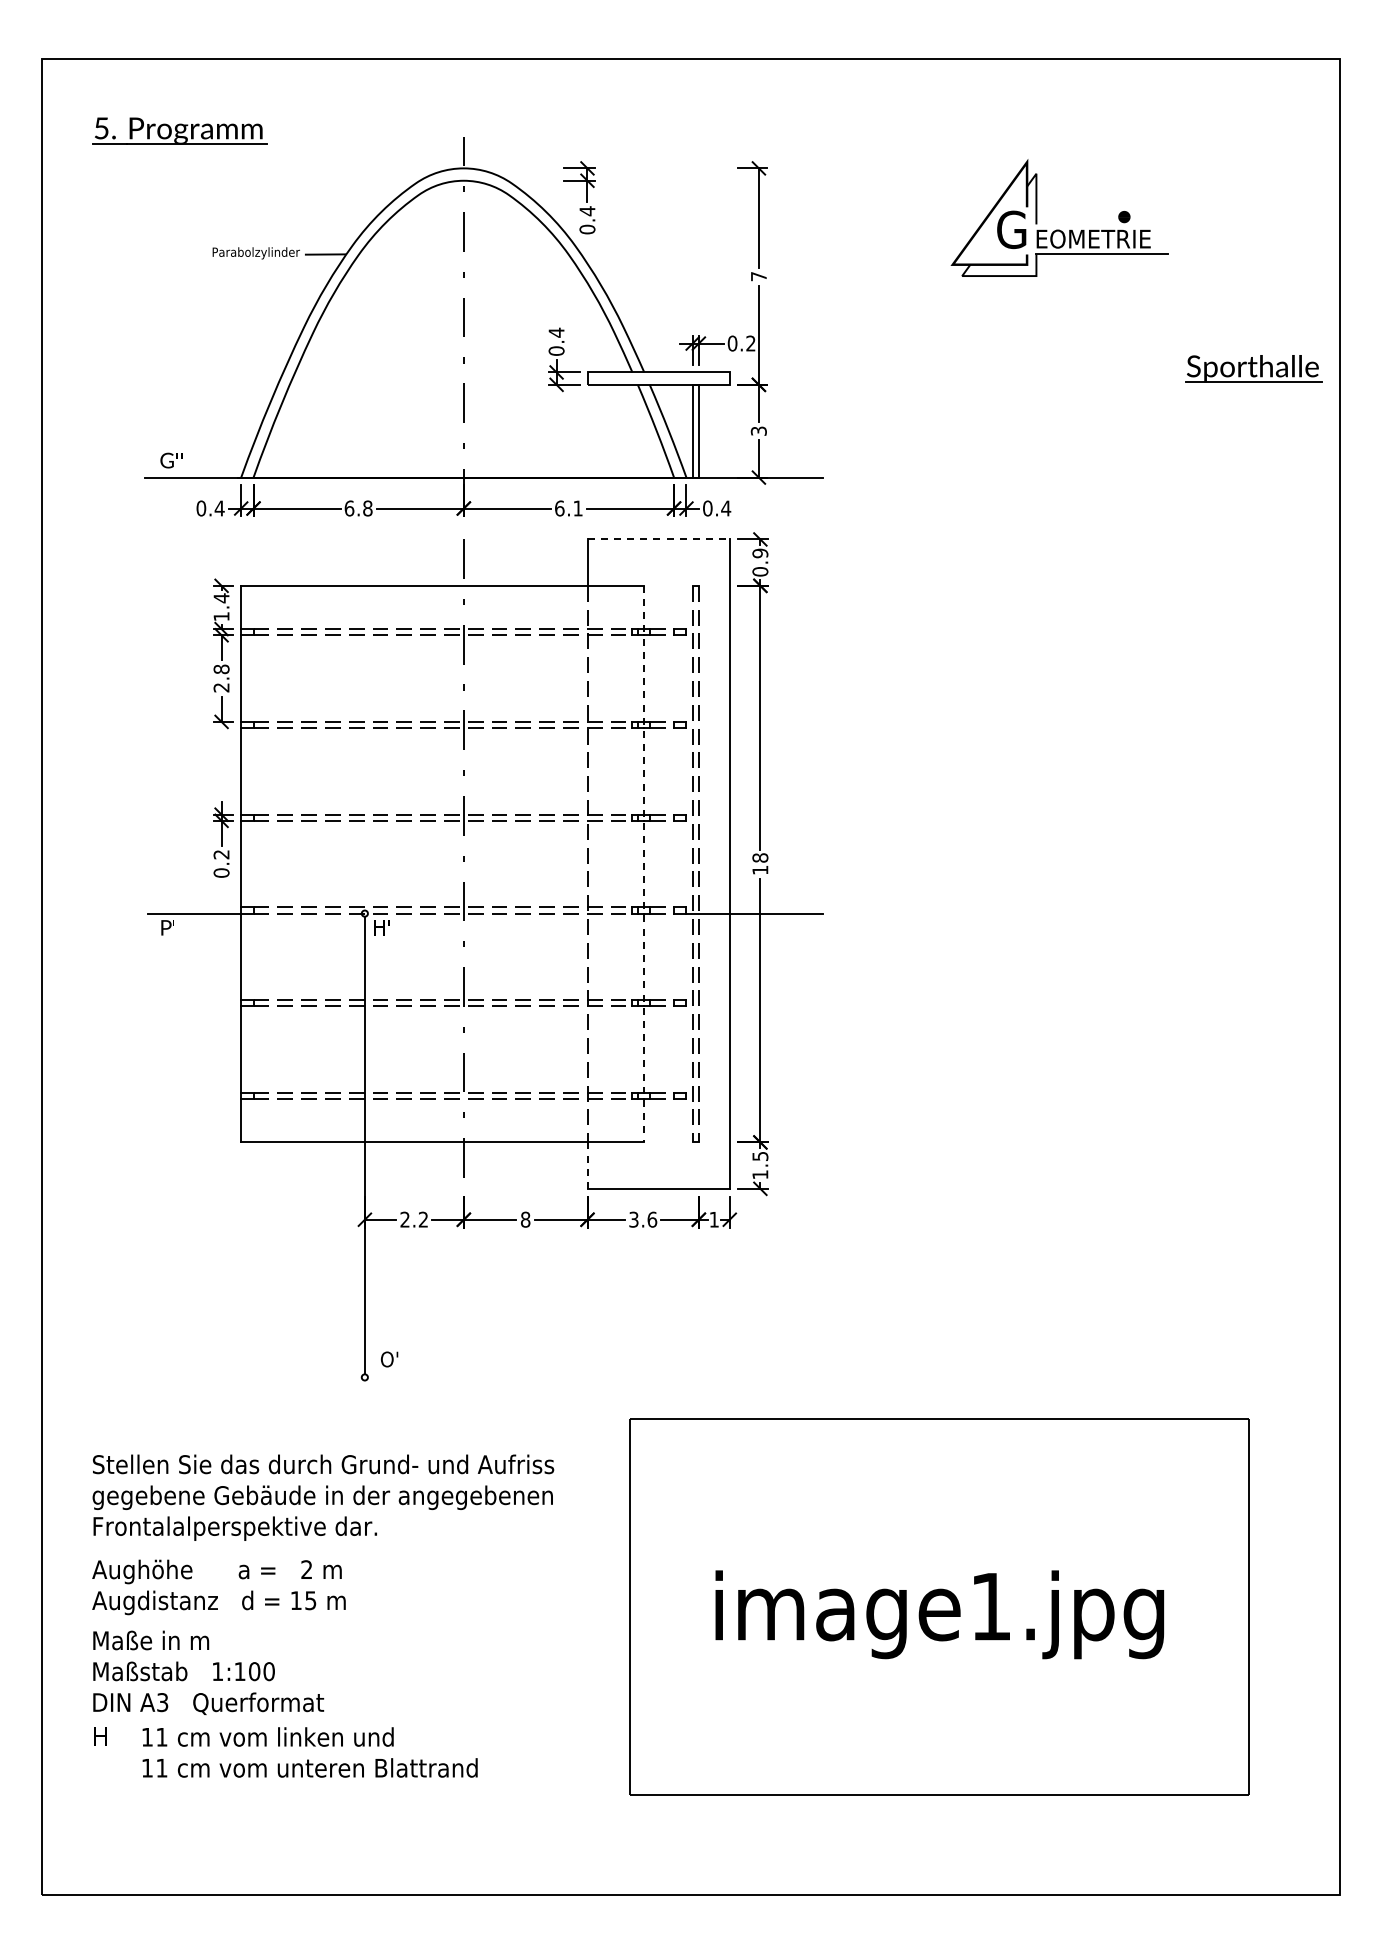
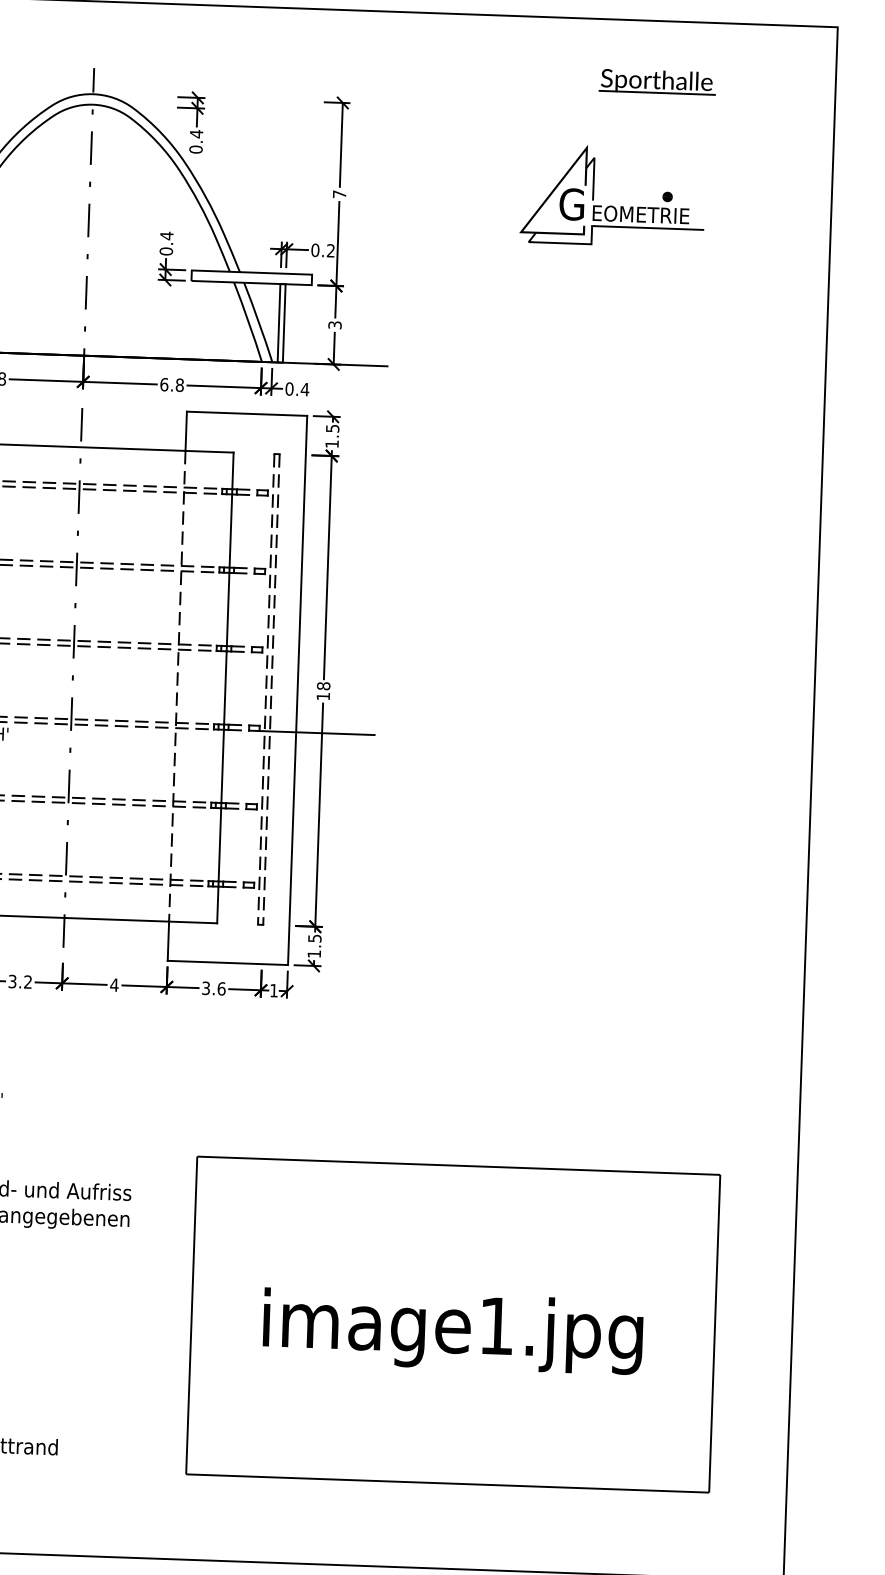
part: (1059, 229) -> (612, 205), moved
part: (1253, 368) -> (657, 81), moved
text: (577, 508) -> (179, 385), 6.1 -> 6.8
line: (659, 539) -> (247, 413), dashed -> solid
text: (760, 562) -> (332, 436), 0.9 -> 1.5
line: (644, 864) -> (225, 688), dashed -> solid
line: (587, 1166) -> (168, 941), dashed -> solid
text: (404, 1219) -> (12, 981), 2.2 -> 3.2
text: (525, 1219) -> (114, 984), 8 -> 4

